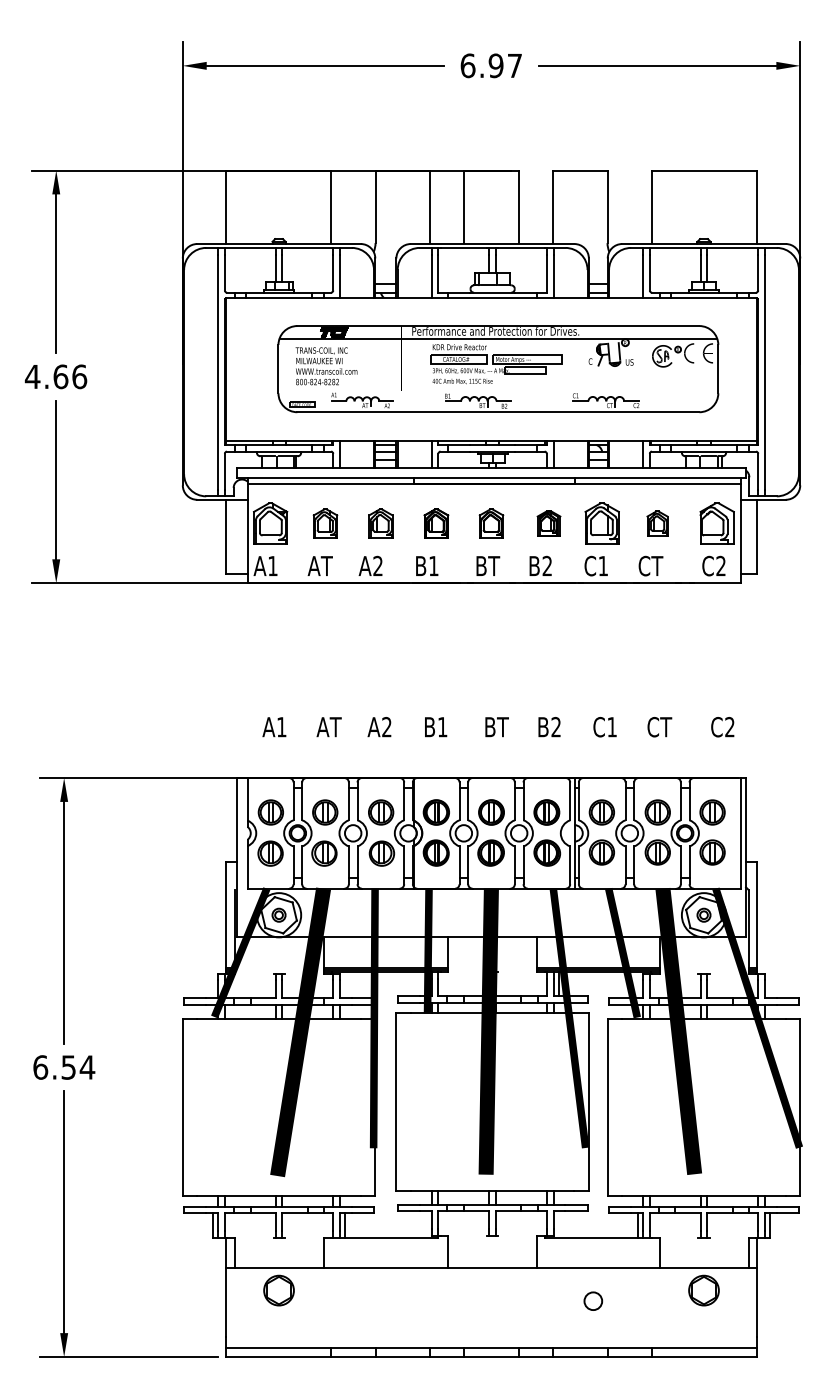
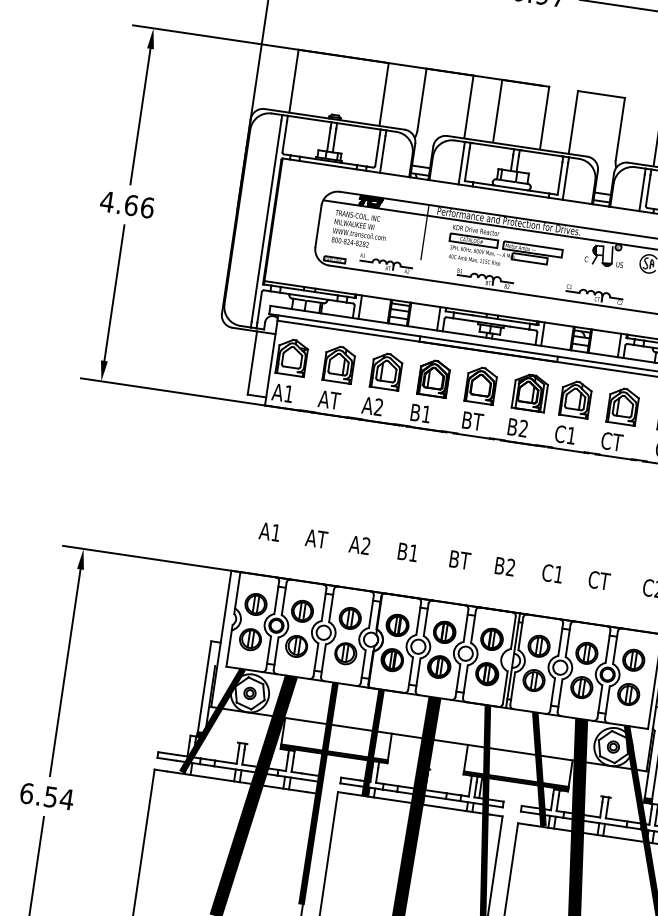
part: (325, 523) -> (339, 364), size x1.43
part: (380, 523) -> (386, 371), size x1.43
part: (436, 523) -> (434, 378), size x1.43
part: (491, 523) -> (481, 385), size x1.43
part: (548, 523) -> (529, 392), size x1.67
part: (657, 523) -> (623, 406), size x1.67

